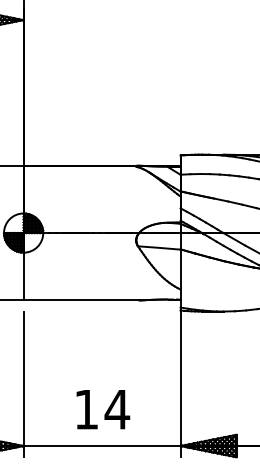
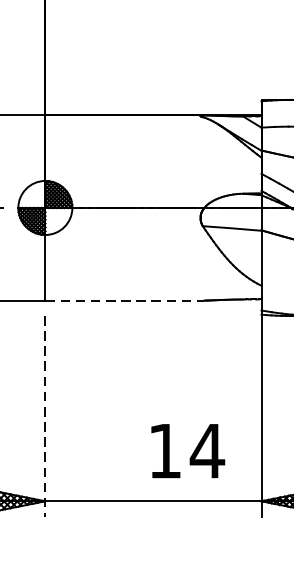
line: (81, 300) -> (125, 300), solid -> dashed
line: (23, 384) -> (45, 416), solid -> dashed
text: (103, 409) -> (188, 450), moved

